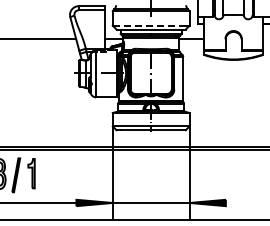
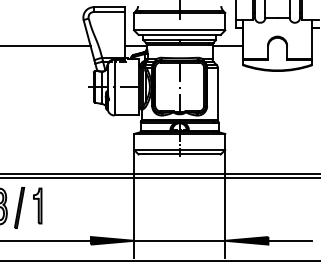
line: (149, 25) -> (177, 30), dashed -> solid
line: (243, 202) -> (289, 240), added

